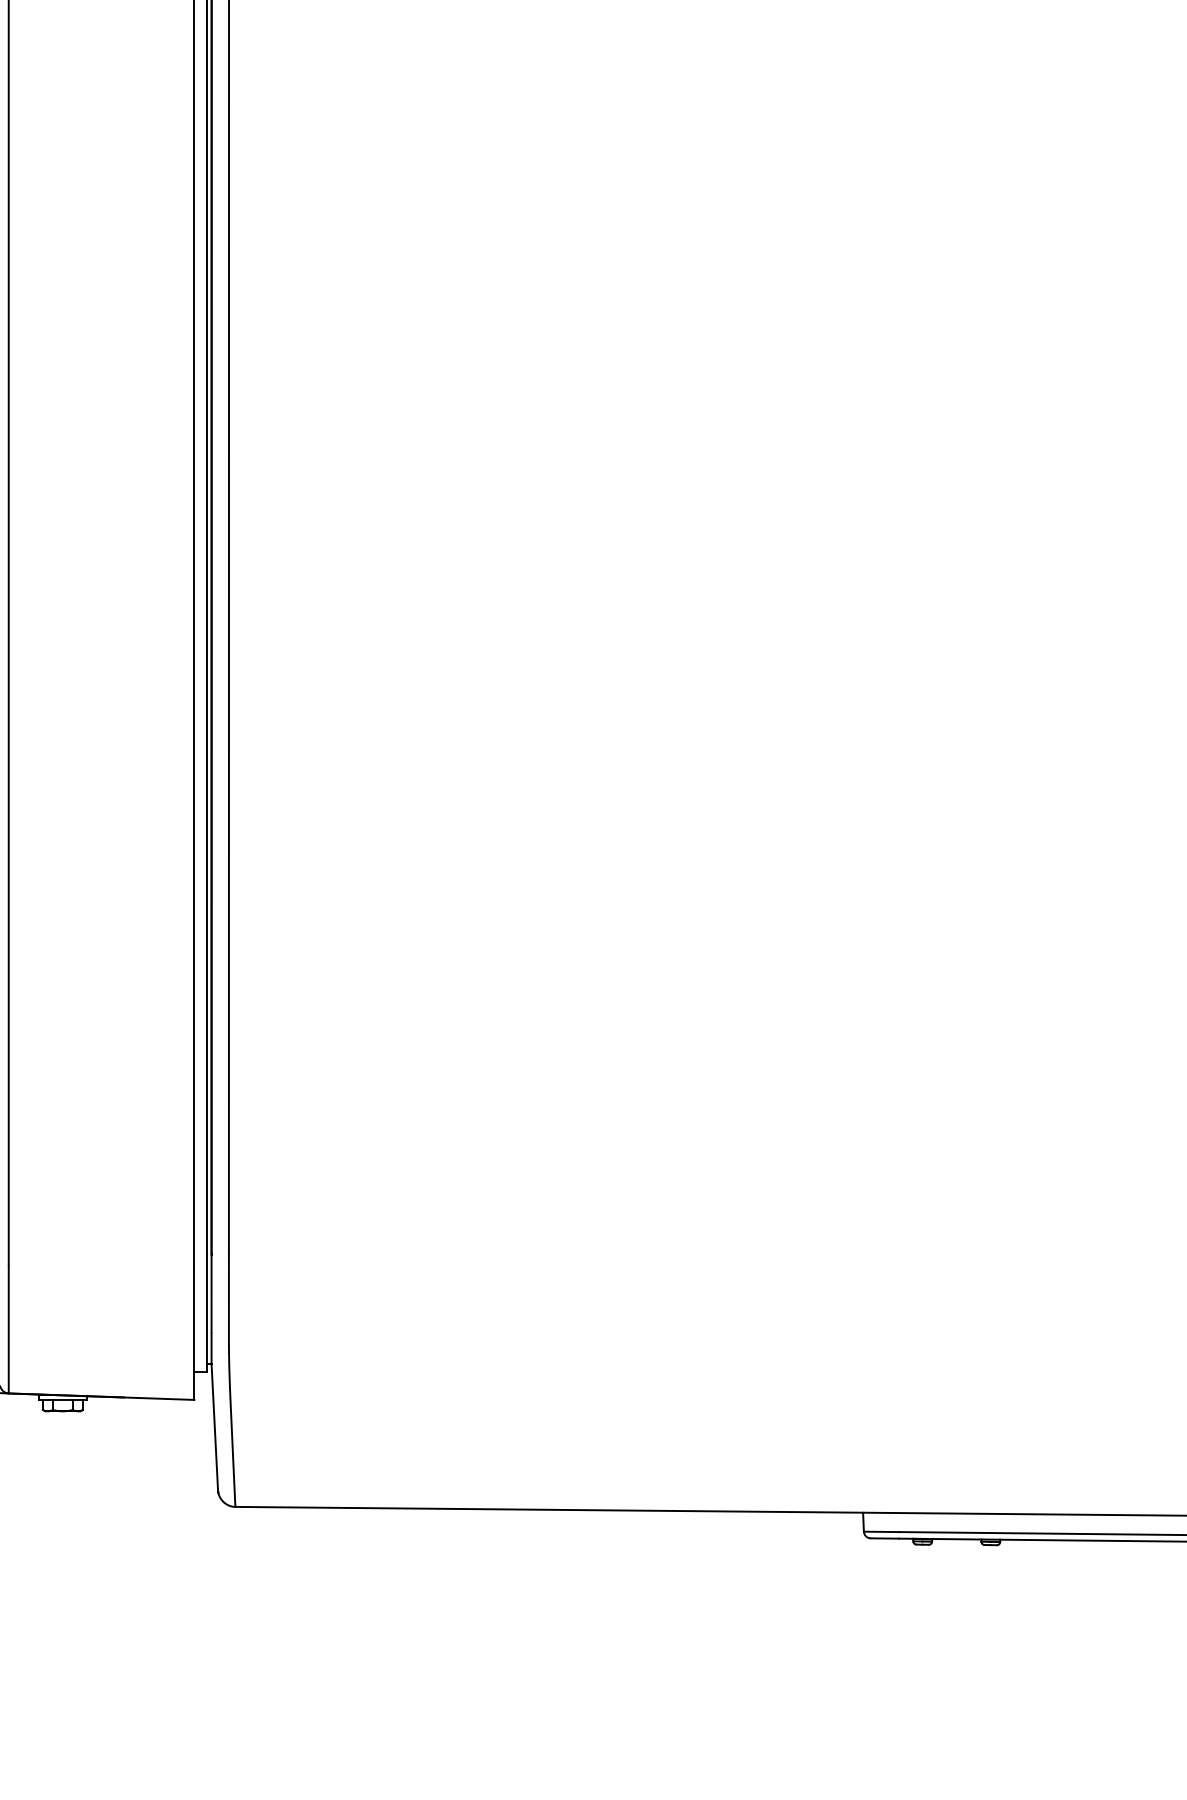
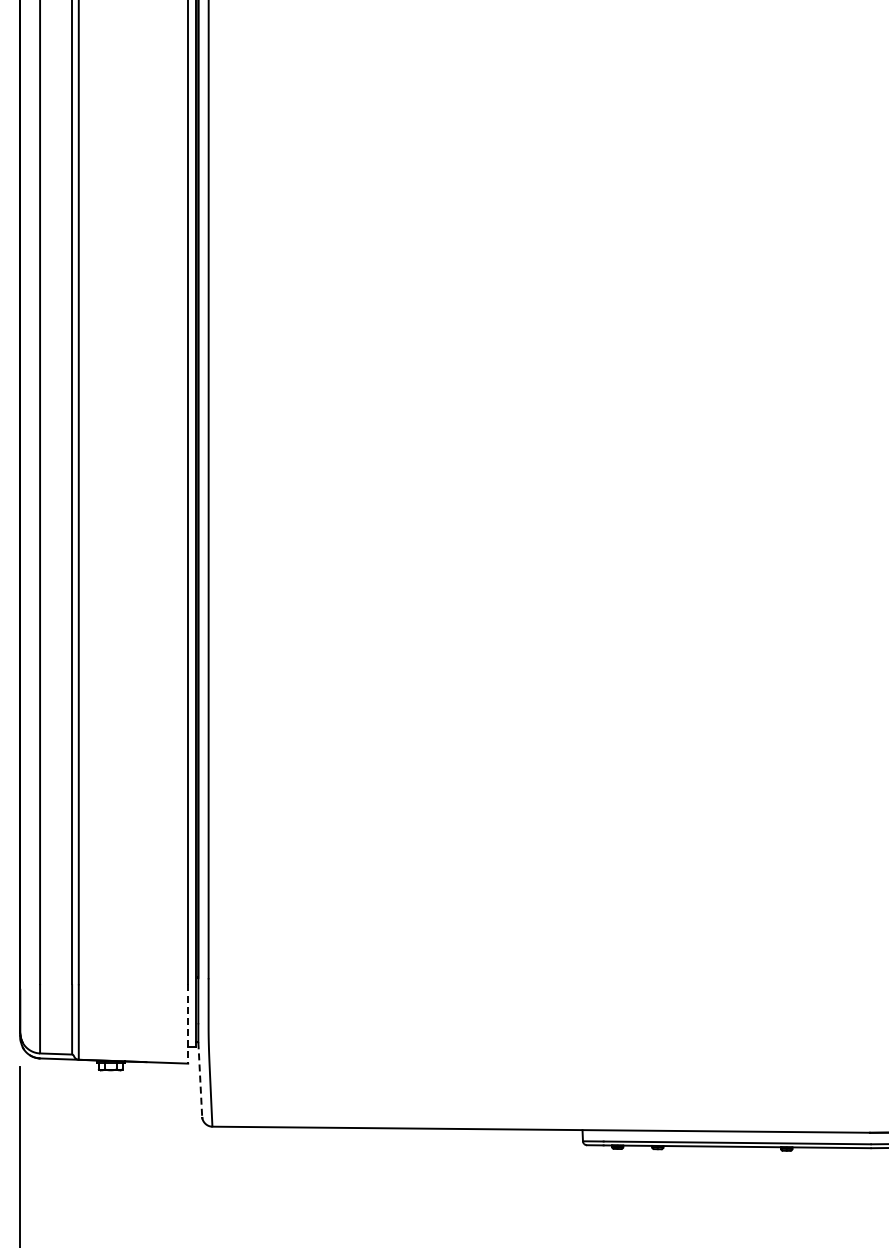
line: (194, 1333) -> (188, 1024), solid -> dashed
line: (215, 1428) -> (200, 1080), solid -> dashed

